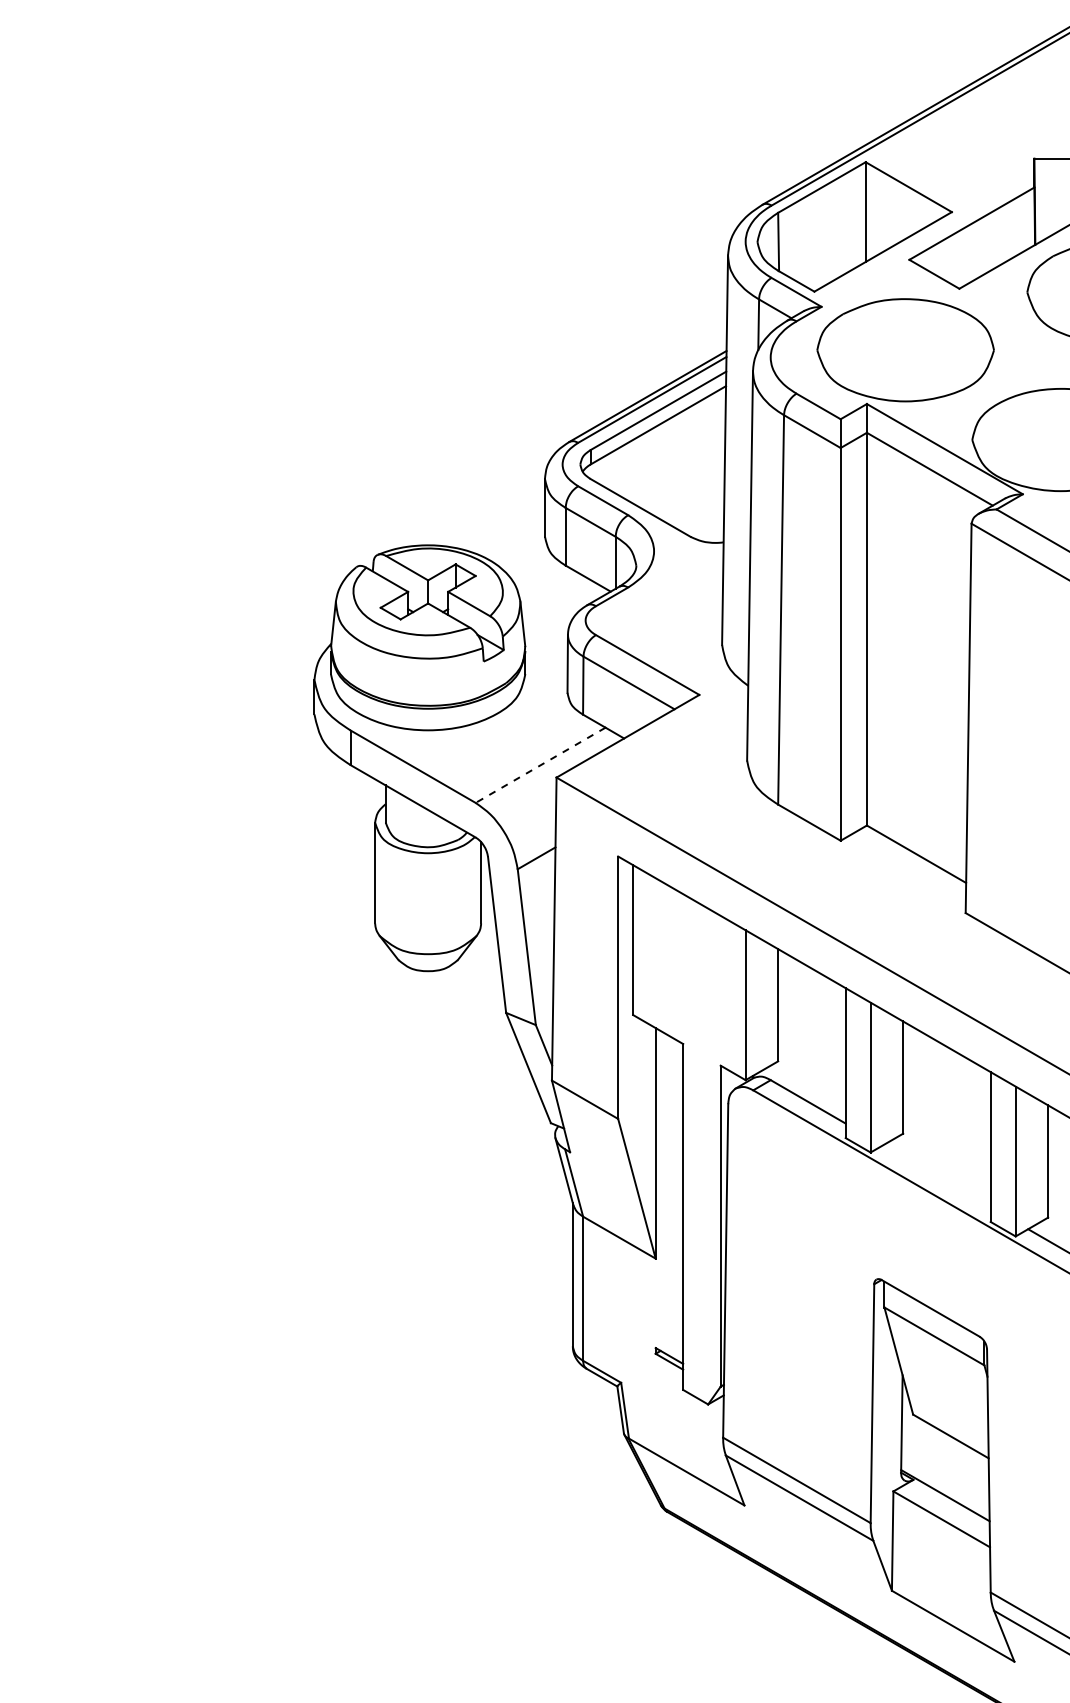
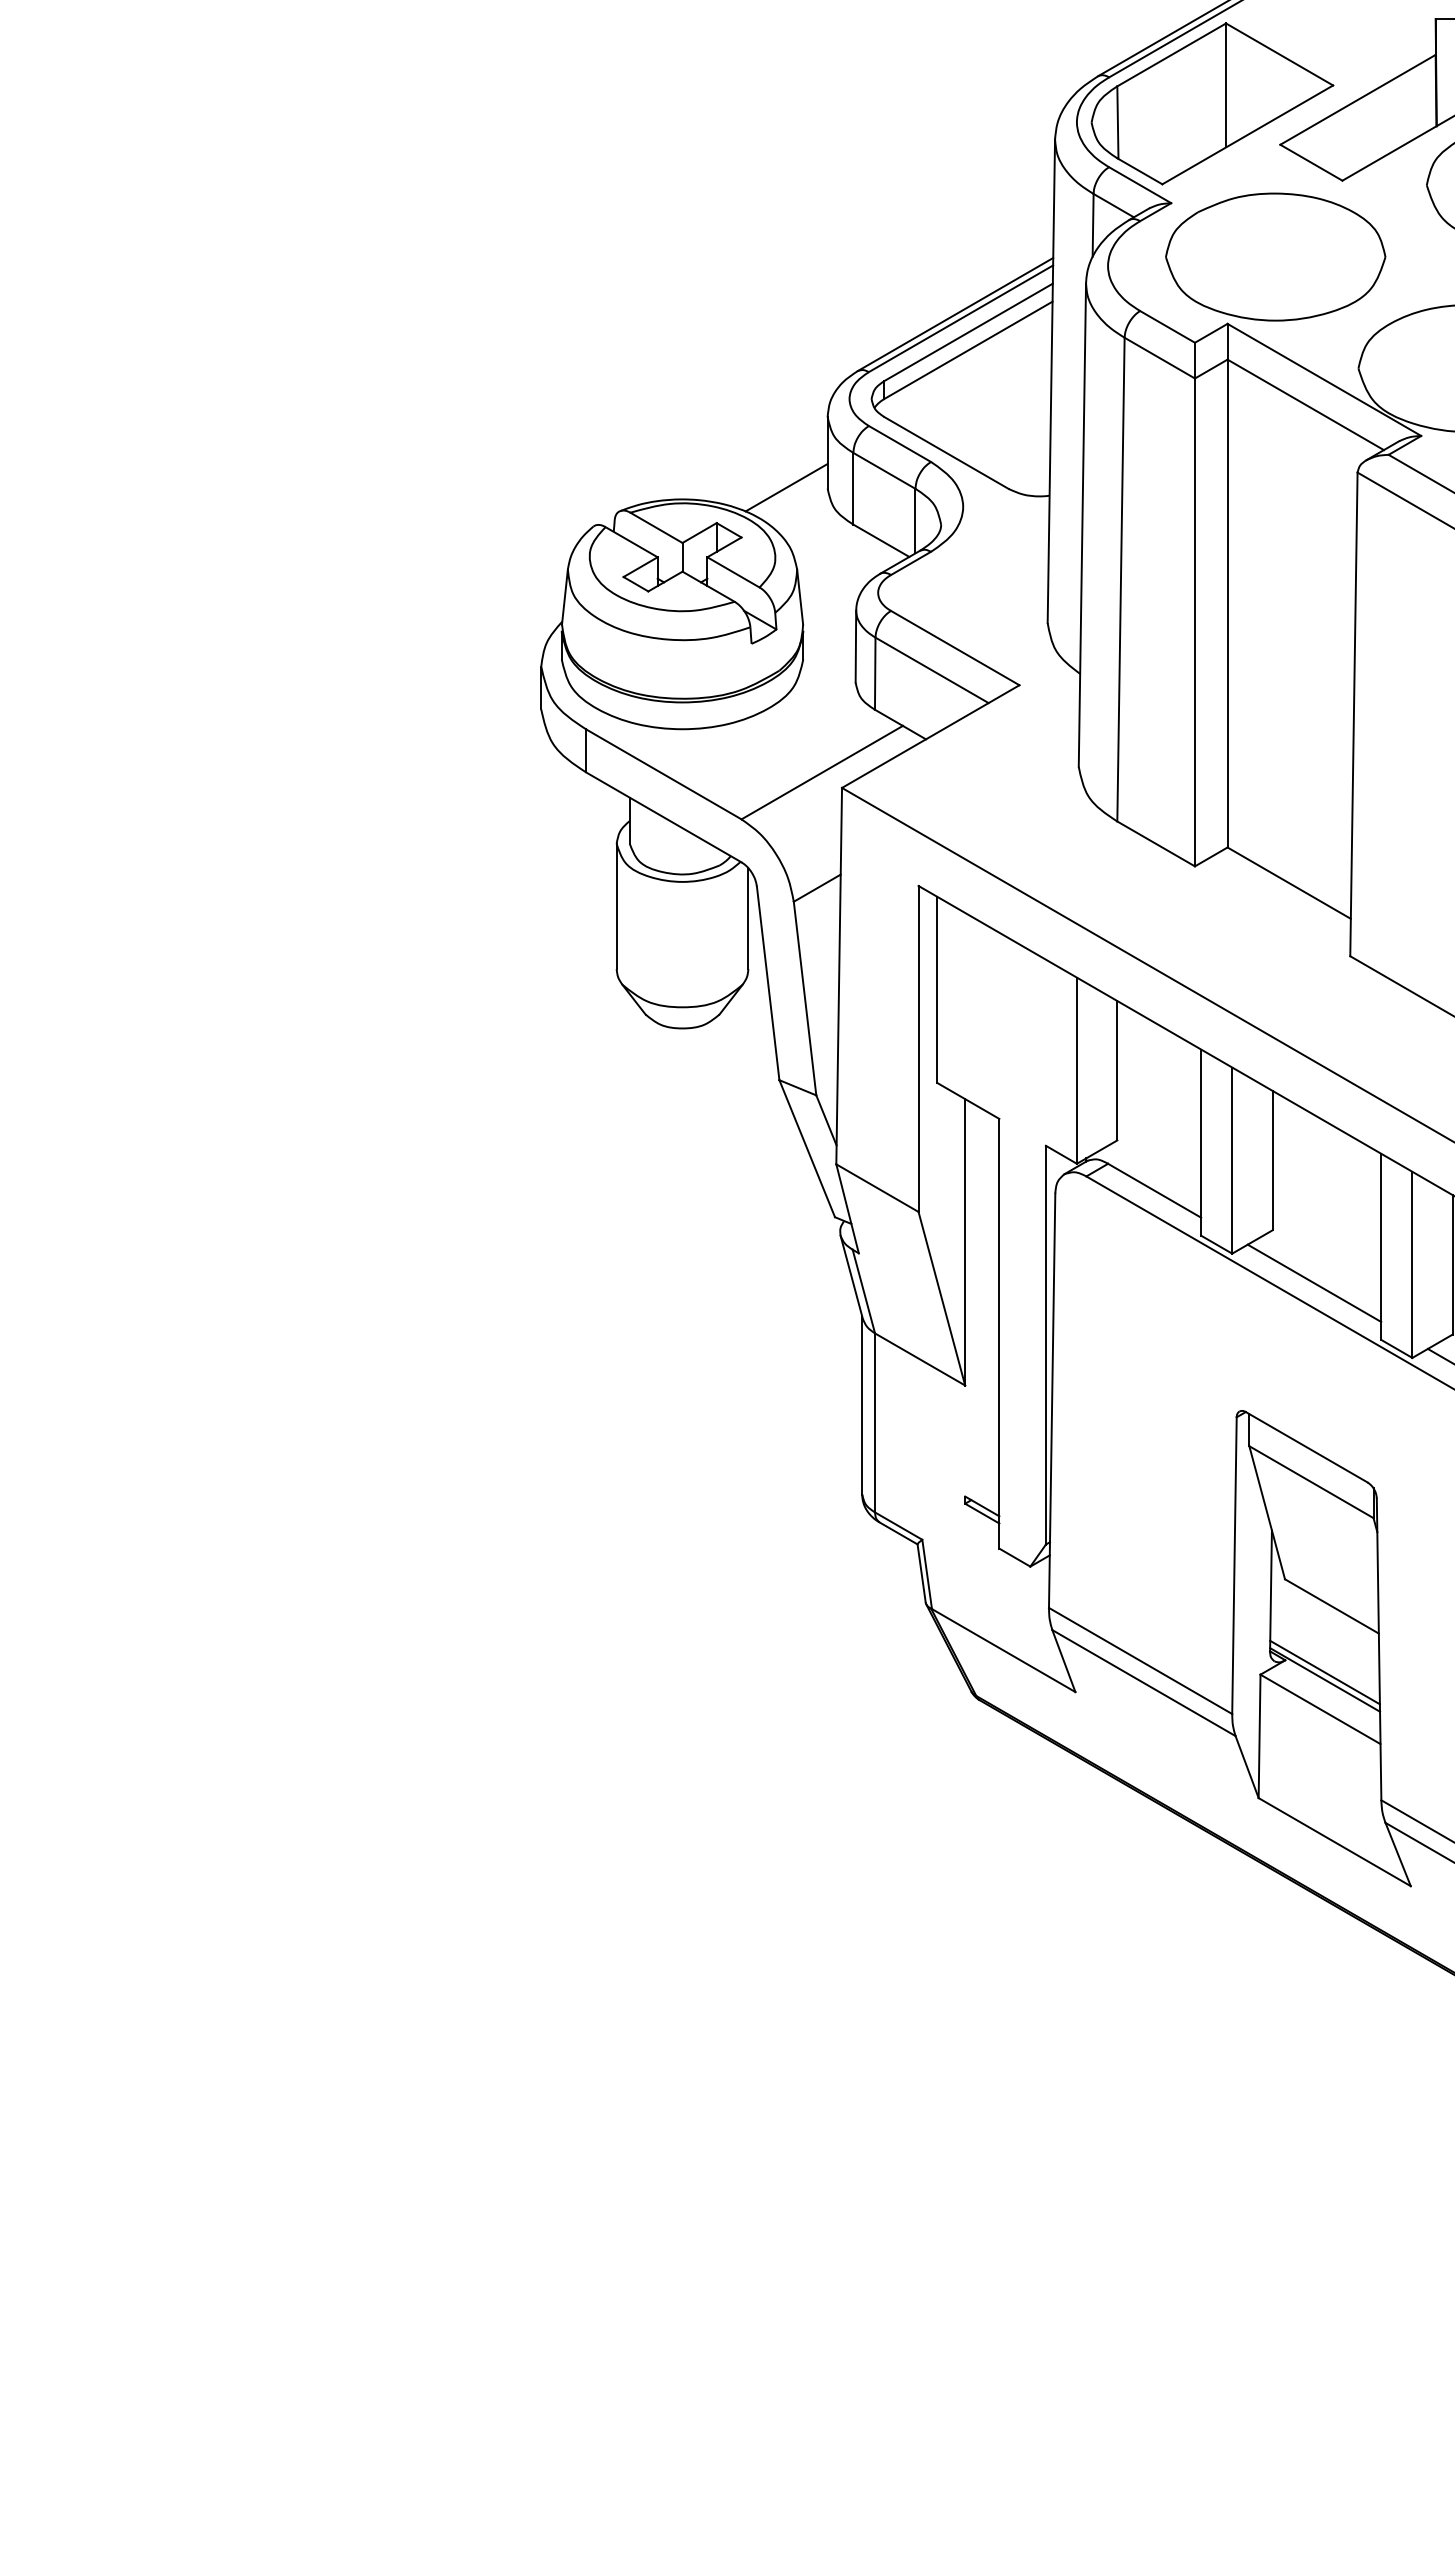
line: (511, 535) -> (786, 487), added
line: (540, 765) -> (821, 772), dashed -> solid
line: (936, 1176) -> (1314, 1283), added
line: (944, 1489) -> (1324, 1672), added

